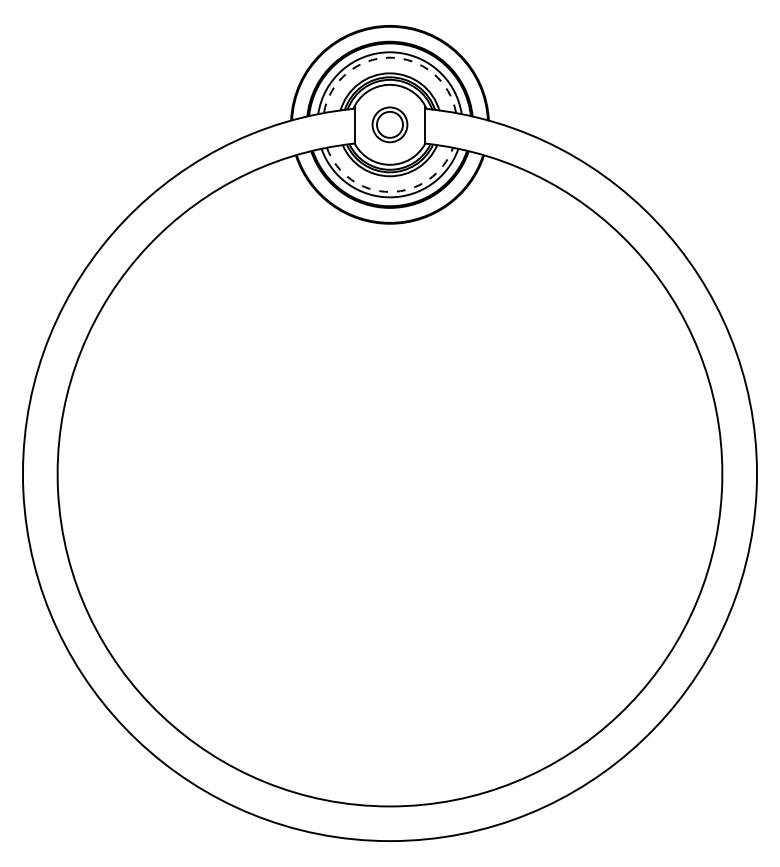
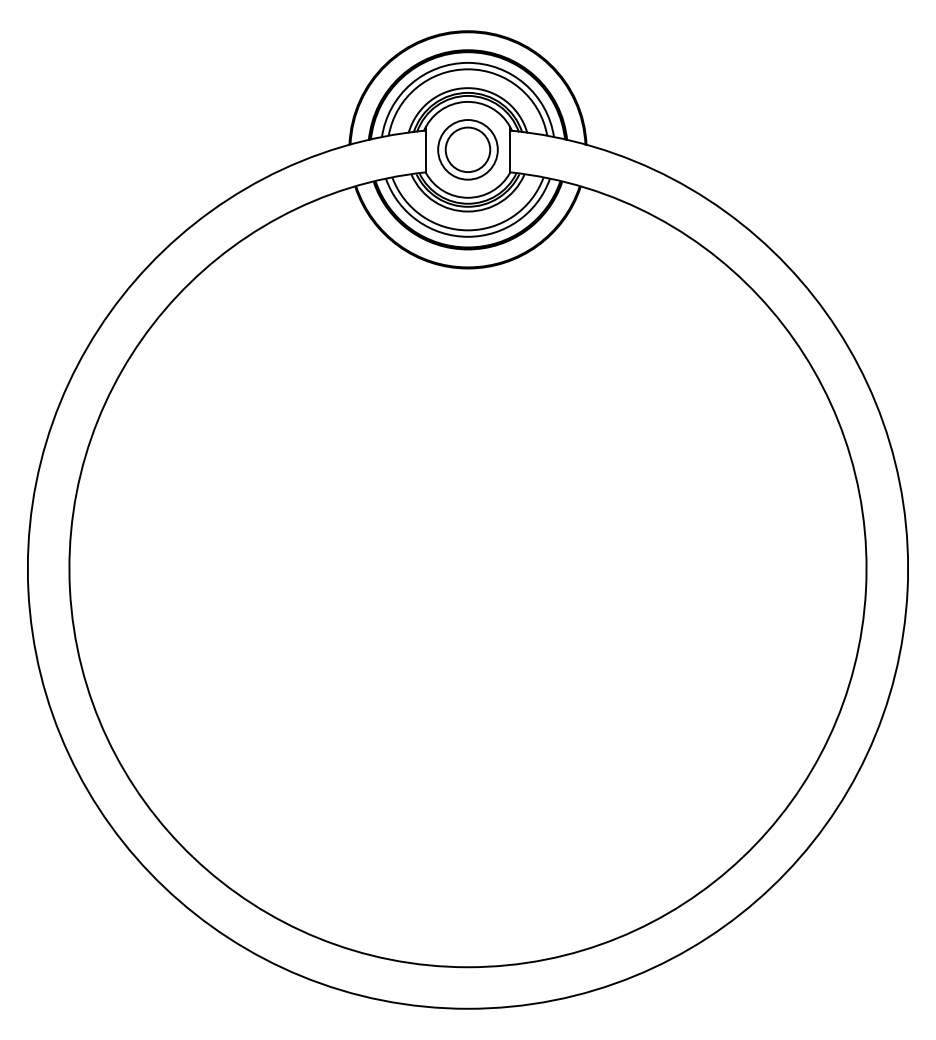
arc: (390, 57) -> (468, 69), dashed -> solid
part: (389, 124) -> (467, 149), size x1.43
arc: (389, 192) -> (467, 230), dashed -> solid

